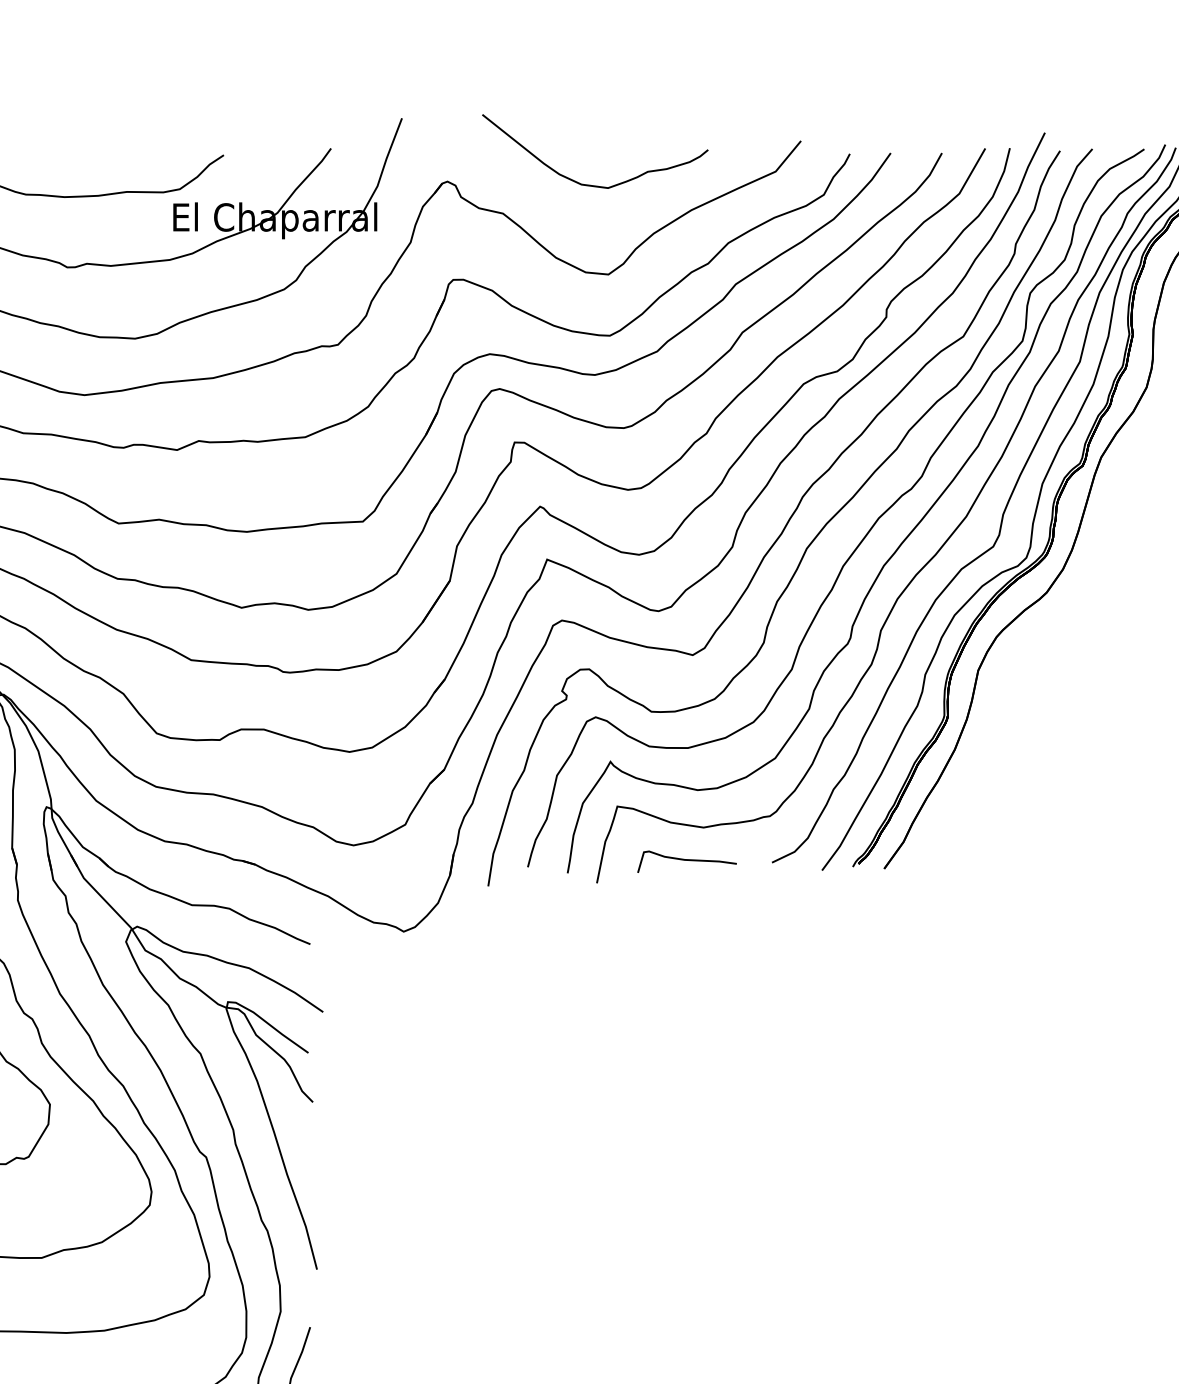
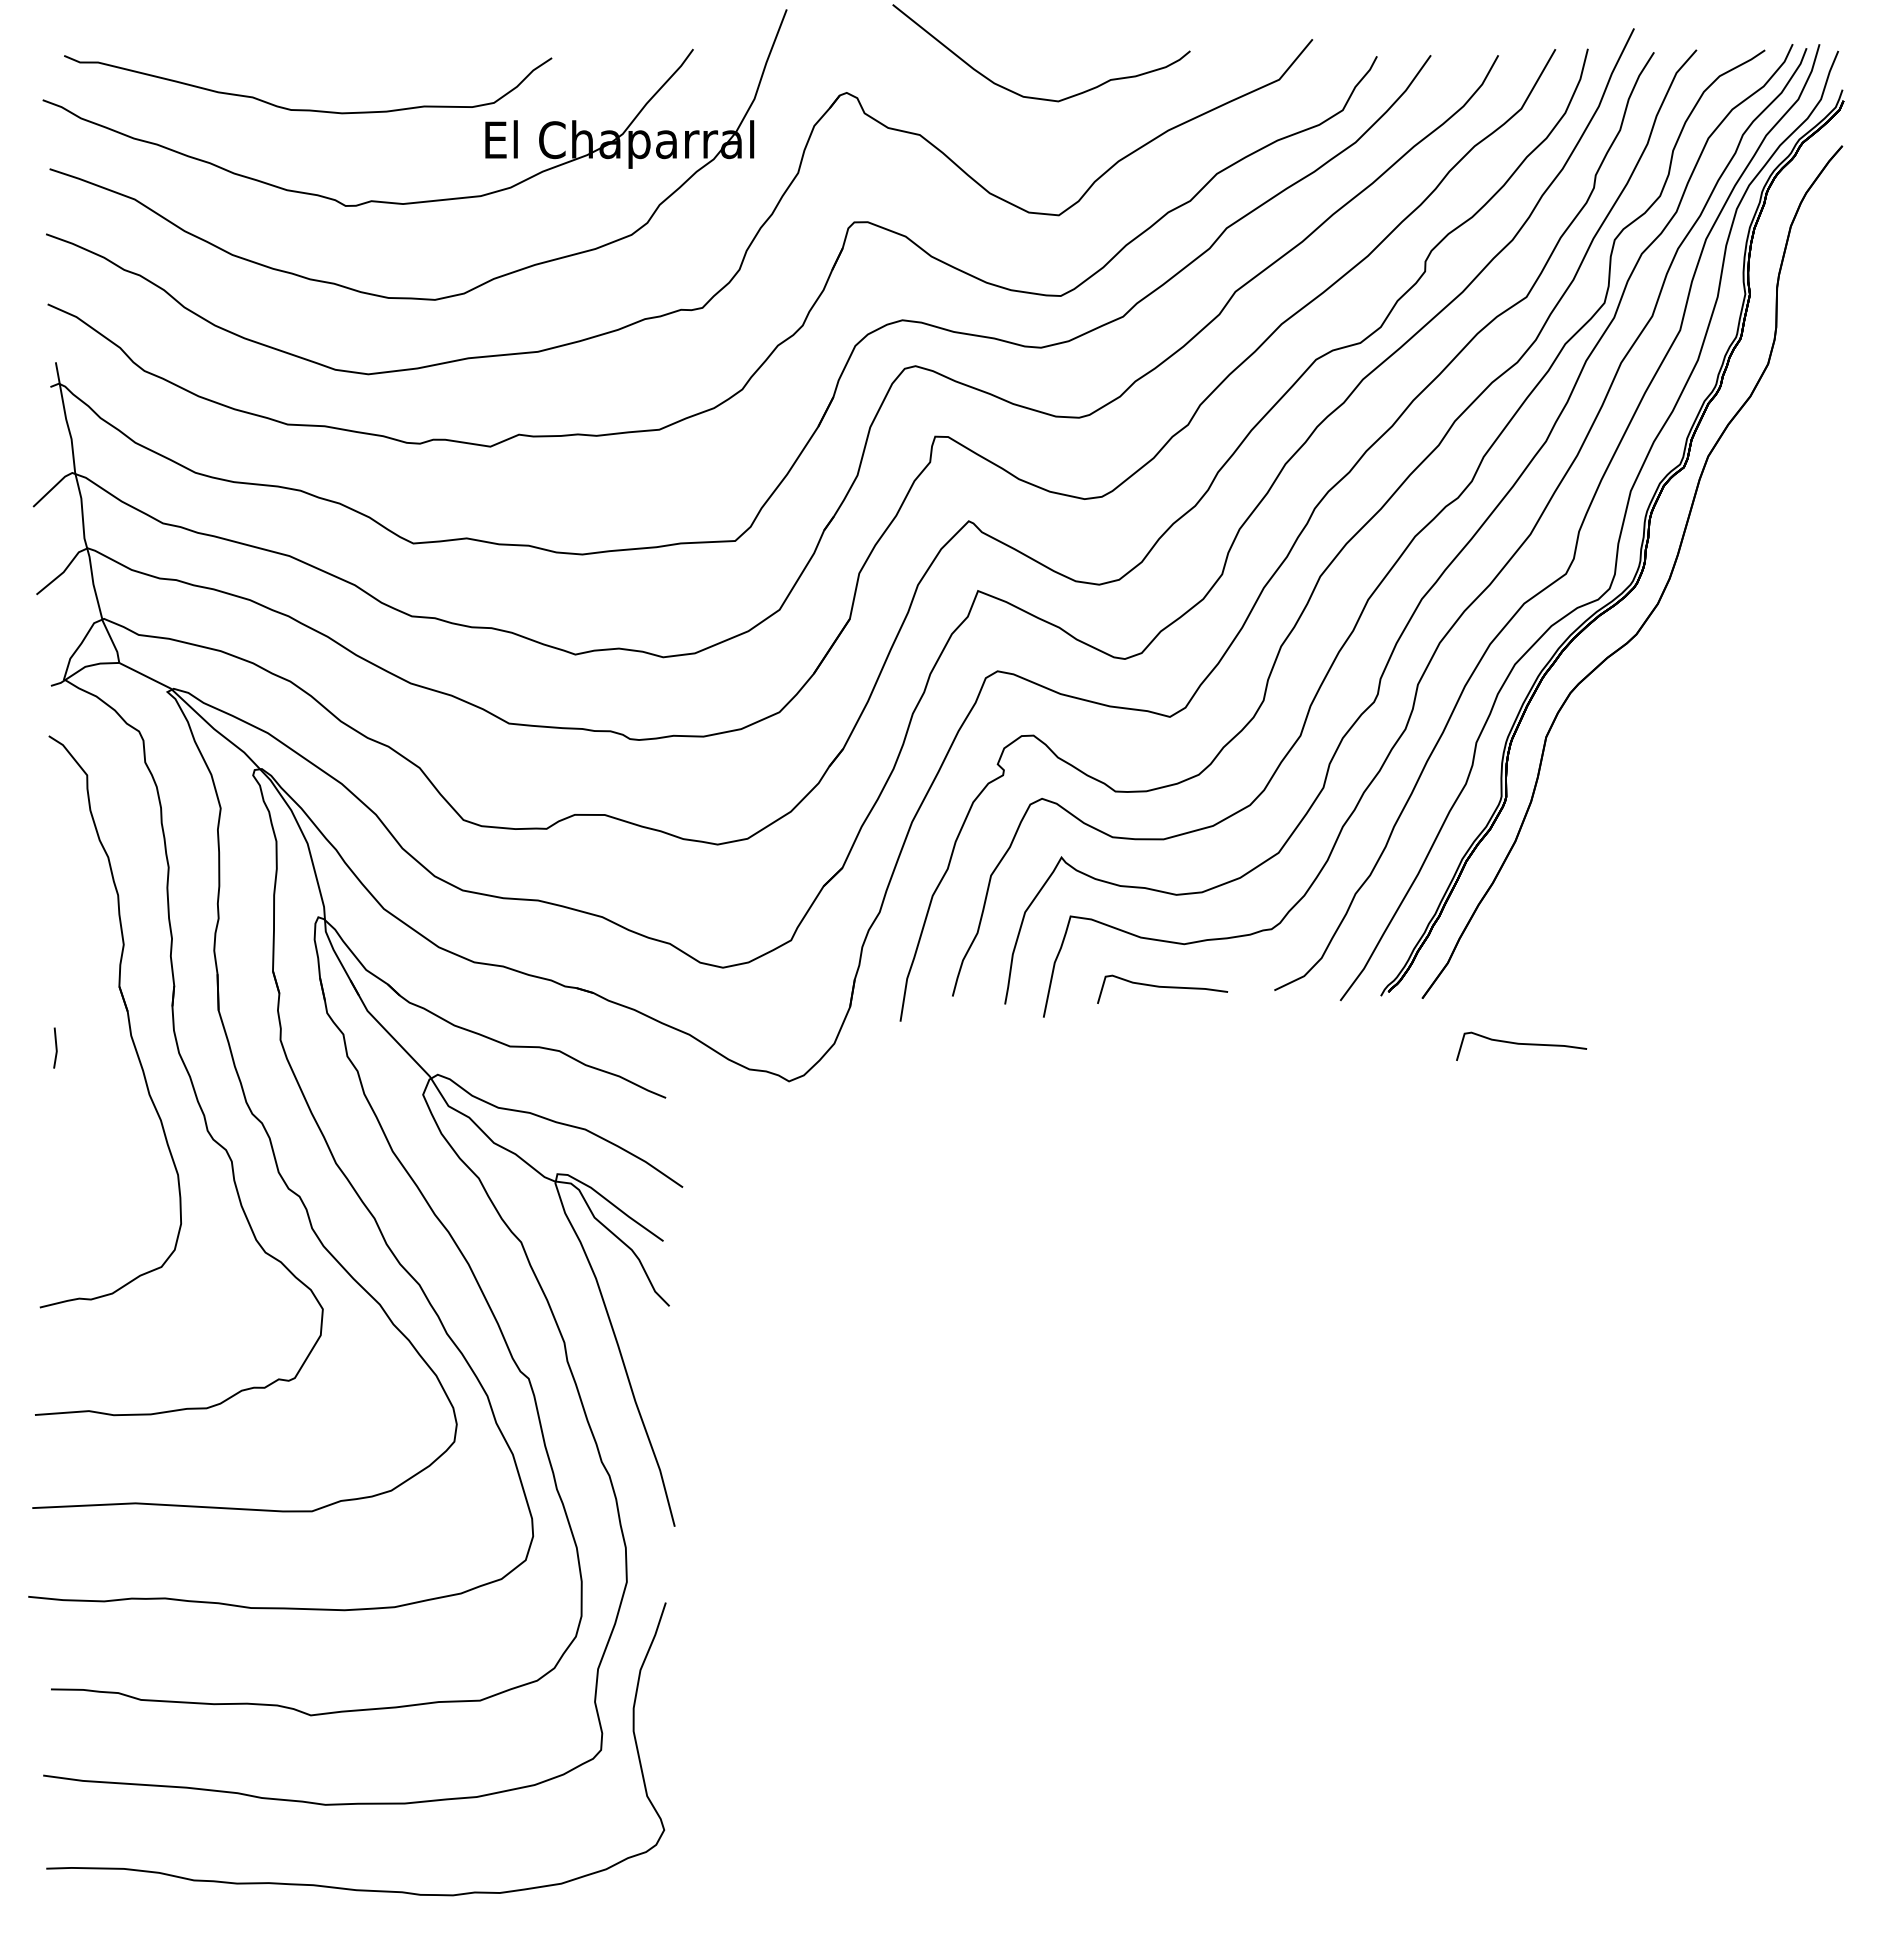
curve: (959, 903) -> (1521, 1044), added

